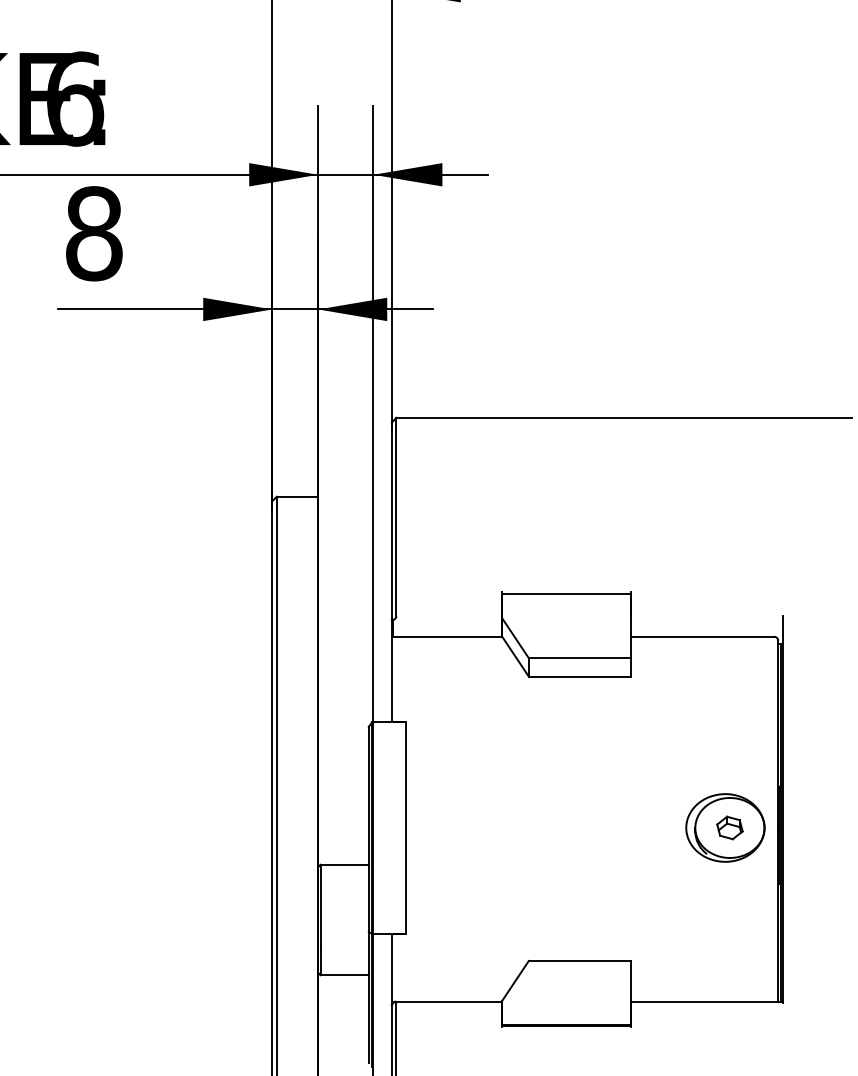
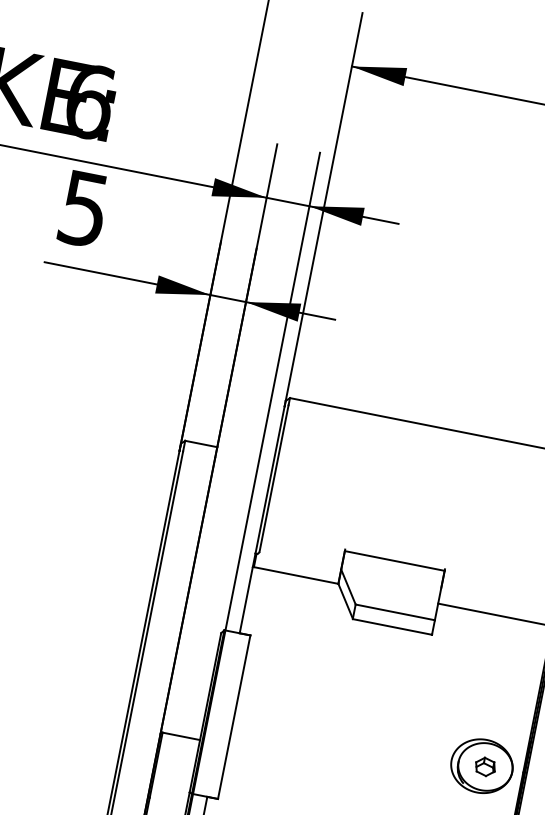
text: (94, 233) -> (84, 208), 8 -> 5

